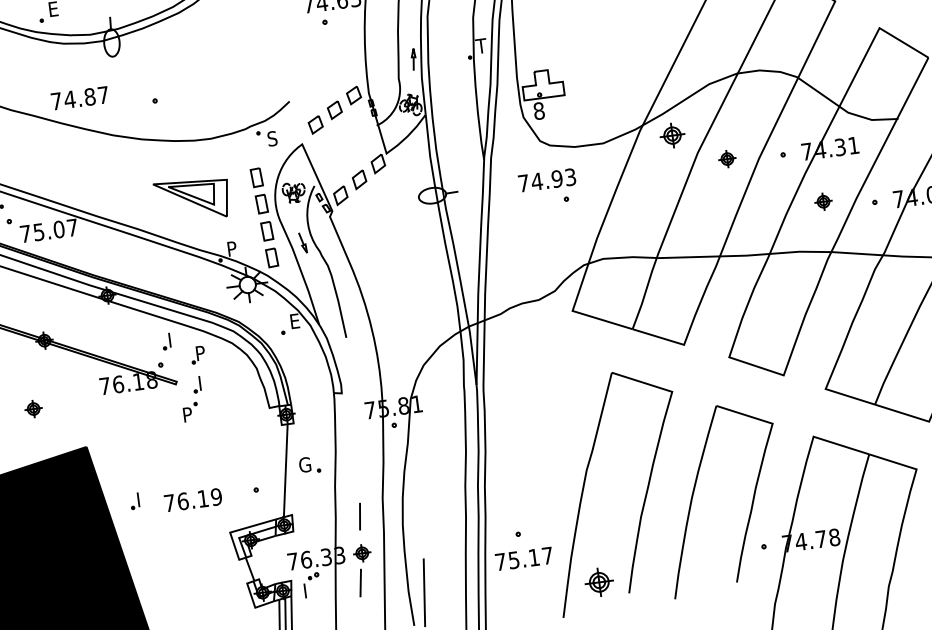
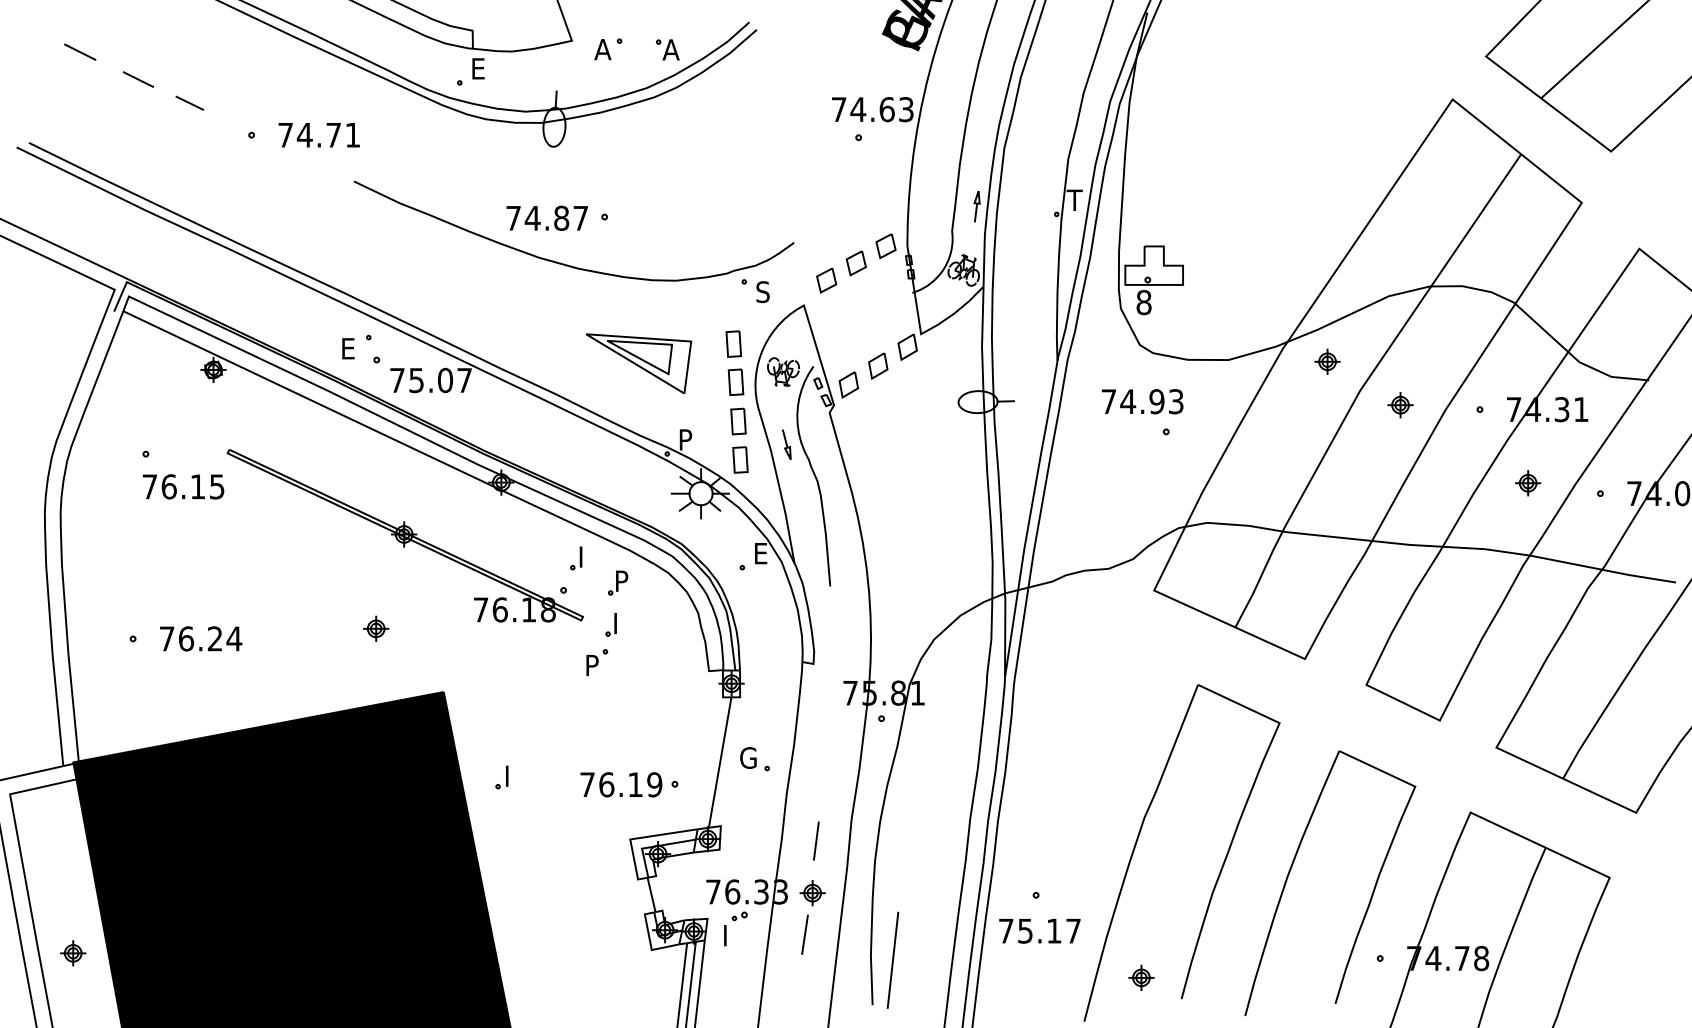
text: (79, 97) -> (546, 217), moved
part: (672, 135) -> (1327, 361), size x0.71
text: (193, 499) -> (621, 784), moved
part: (599, 581) -> (1141, 977), size x0.62

